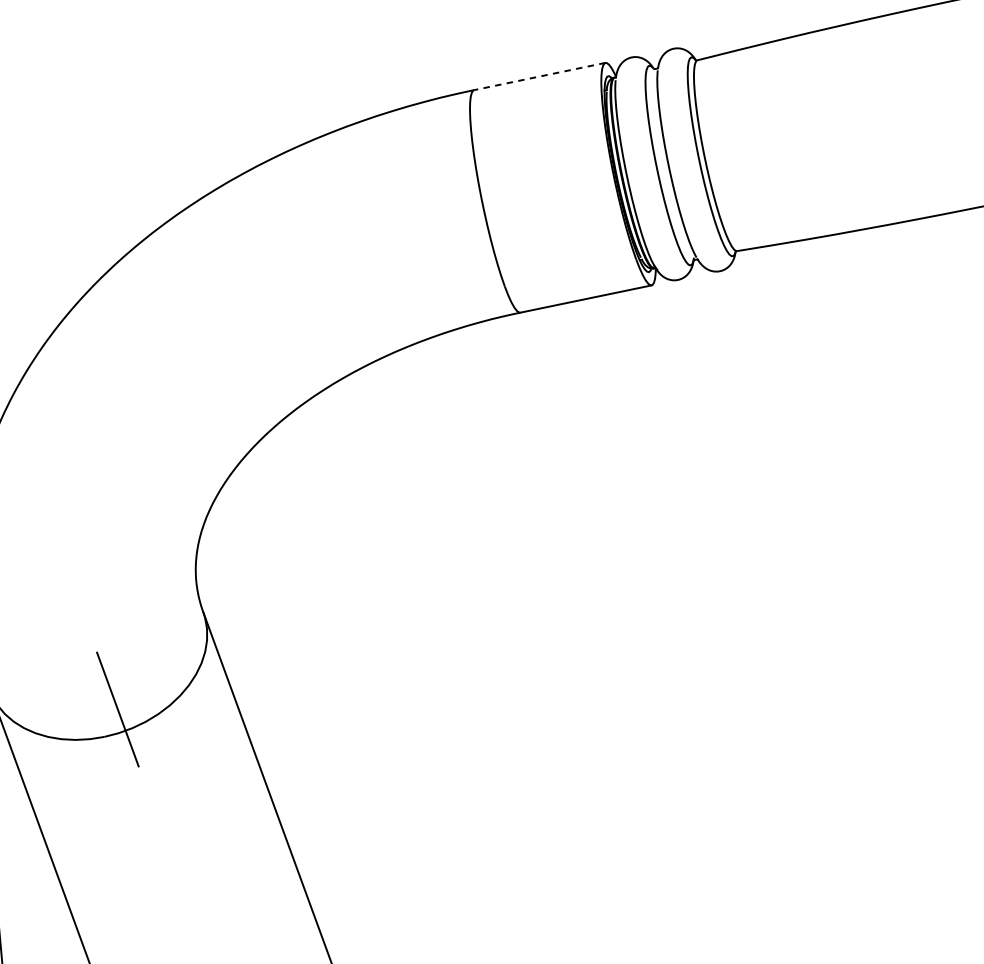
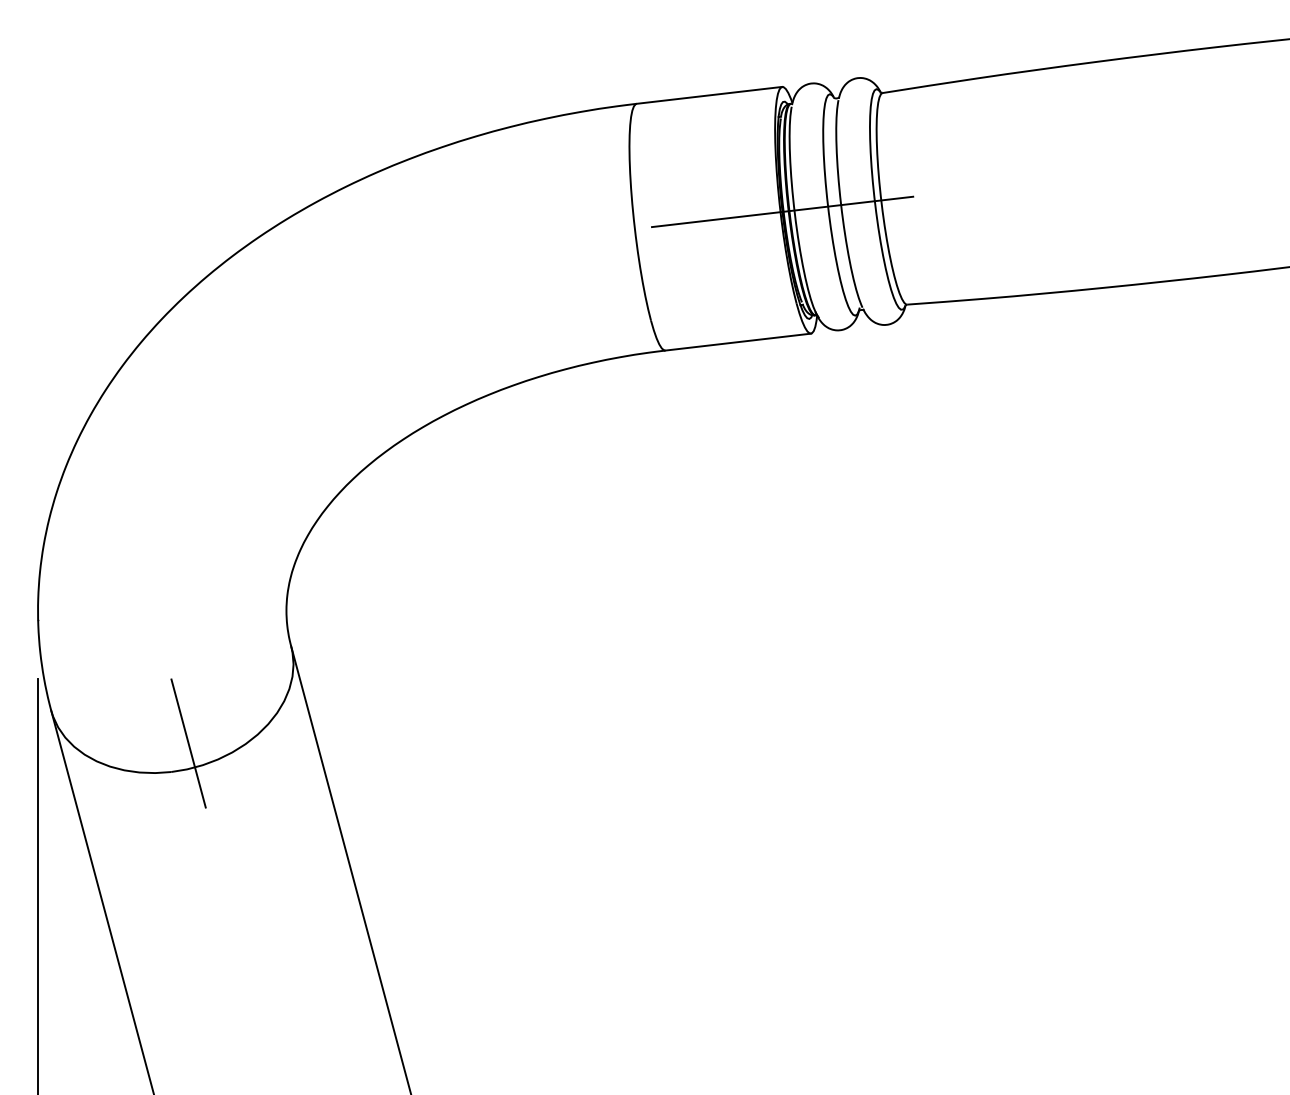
line: (539, 76) -> (709, 95), dashed -> solid
line: (615, 176) -> (782, 211), added

